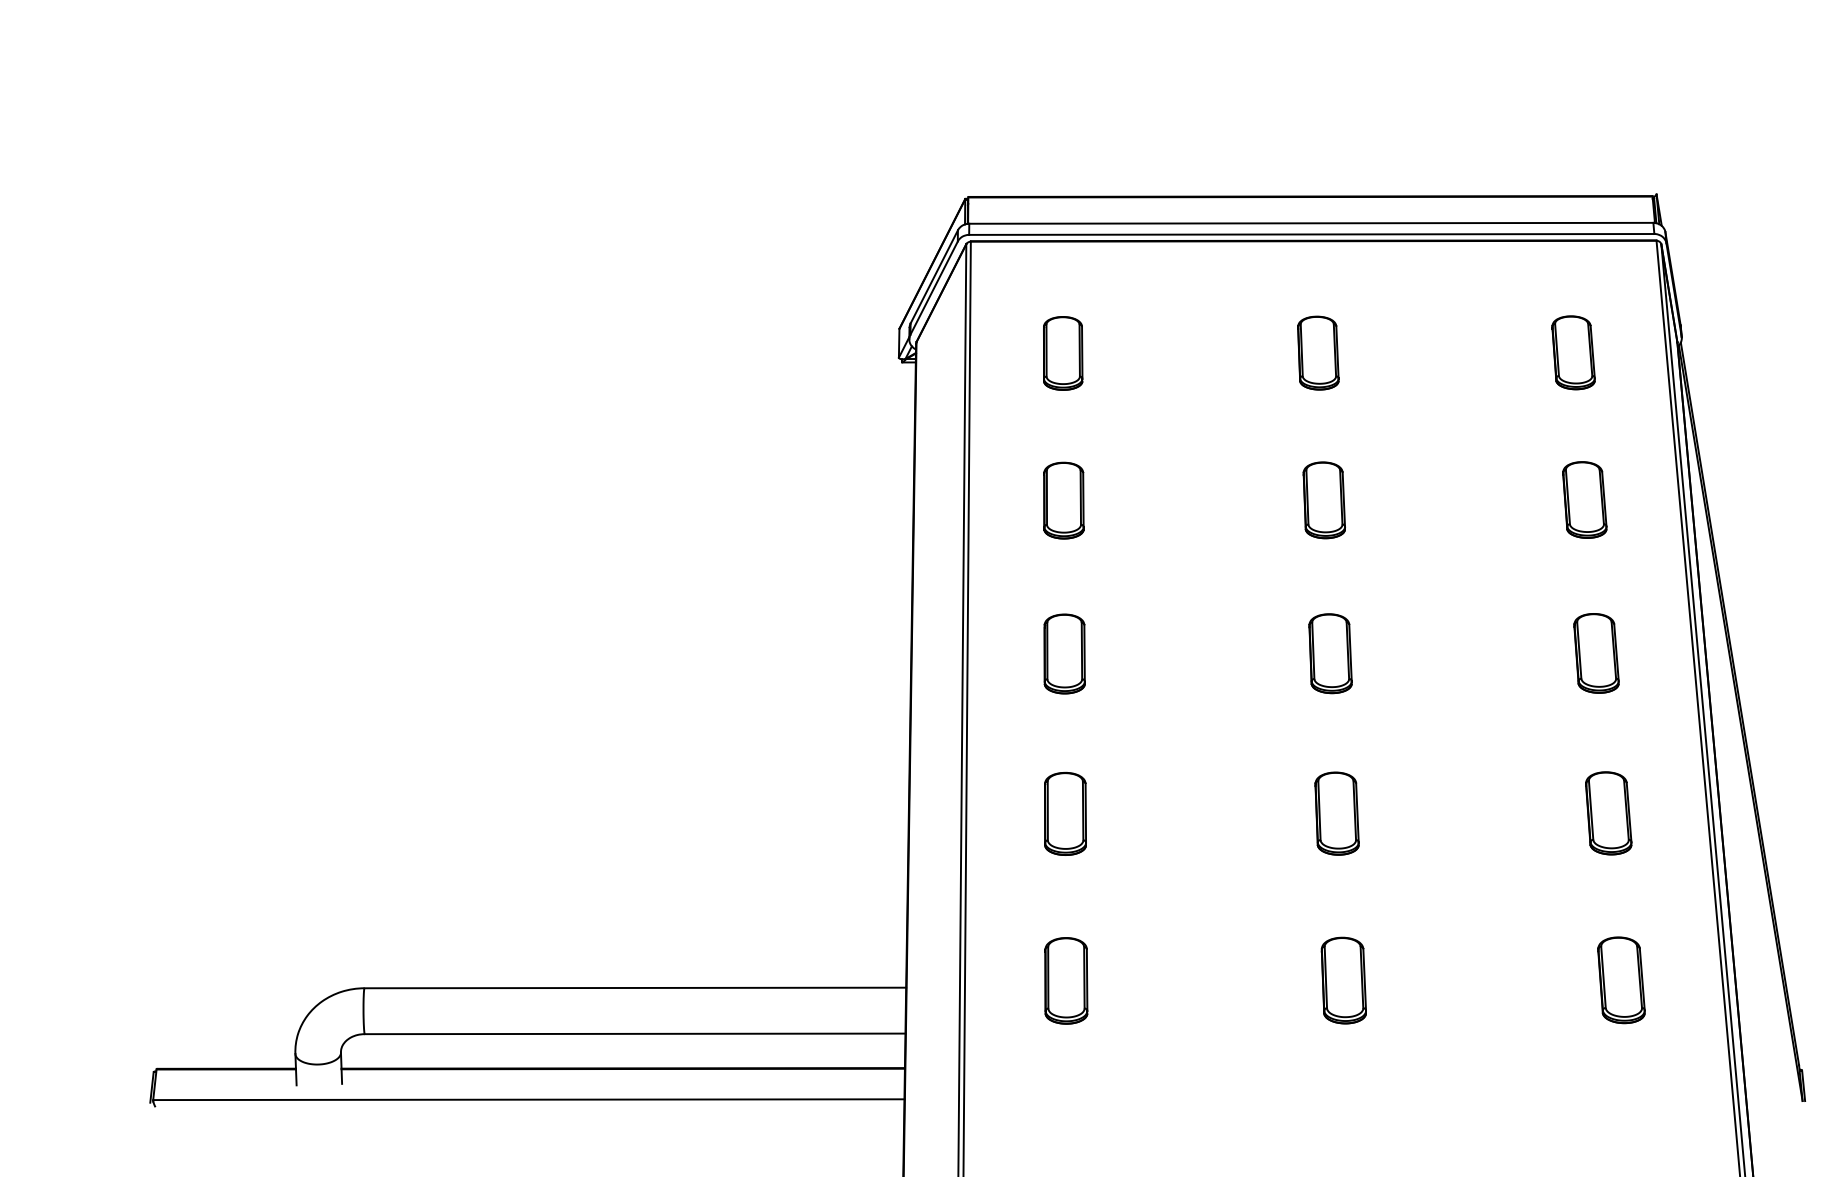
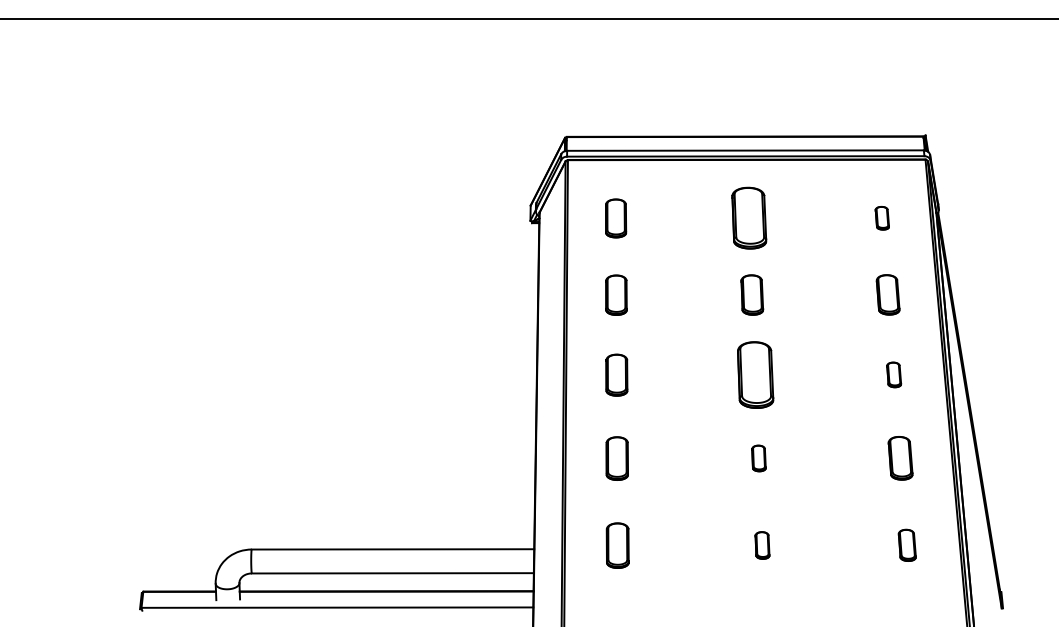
part: (1317, 353) -> (748, 218), size x1.6
part: (1573, 353) -> (882, 218), size x0.6
part: (1330, 652) -> (755, 374), size x1.6
part: (1595, 652) -> (893, 374), size x0.6
part: (1336, 813) -> (758, 458), size x0.6
part: (1343, 980) -> (762, 545), size x0.6
part: (1621, 980) -> (907, 545), size x0.7

